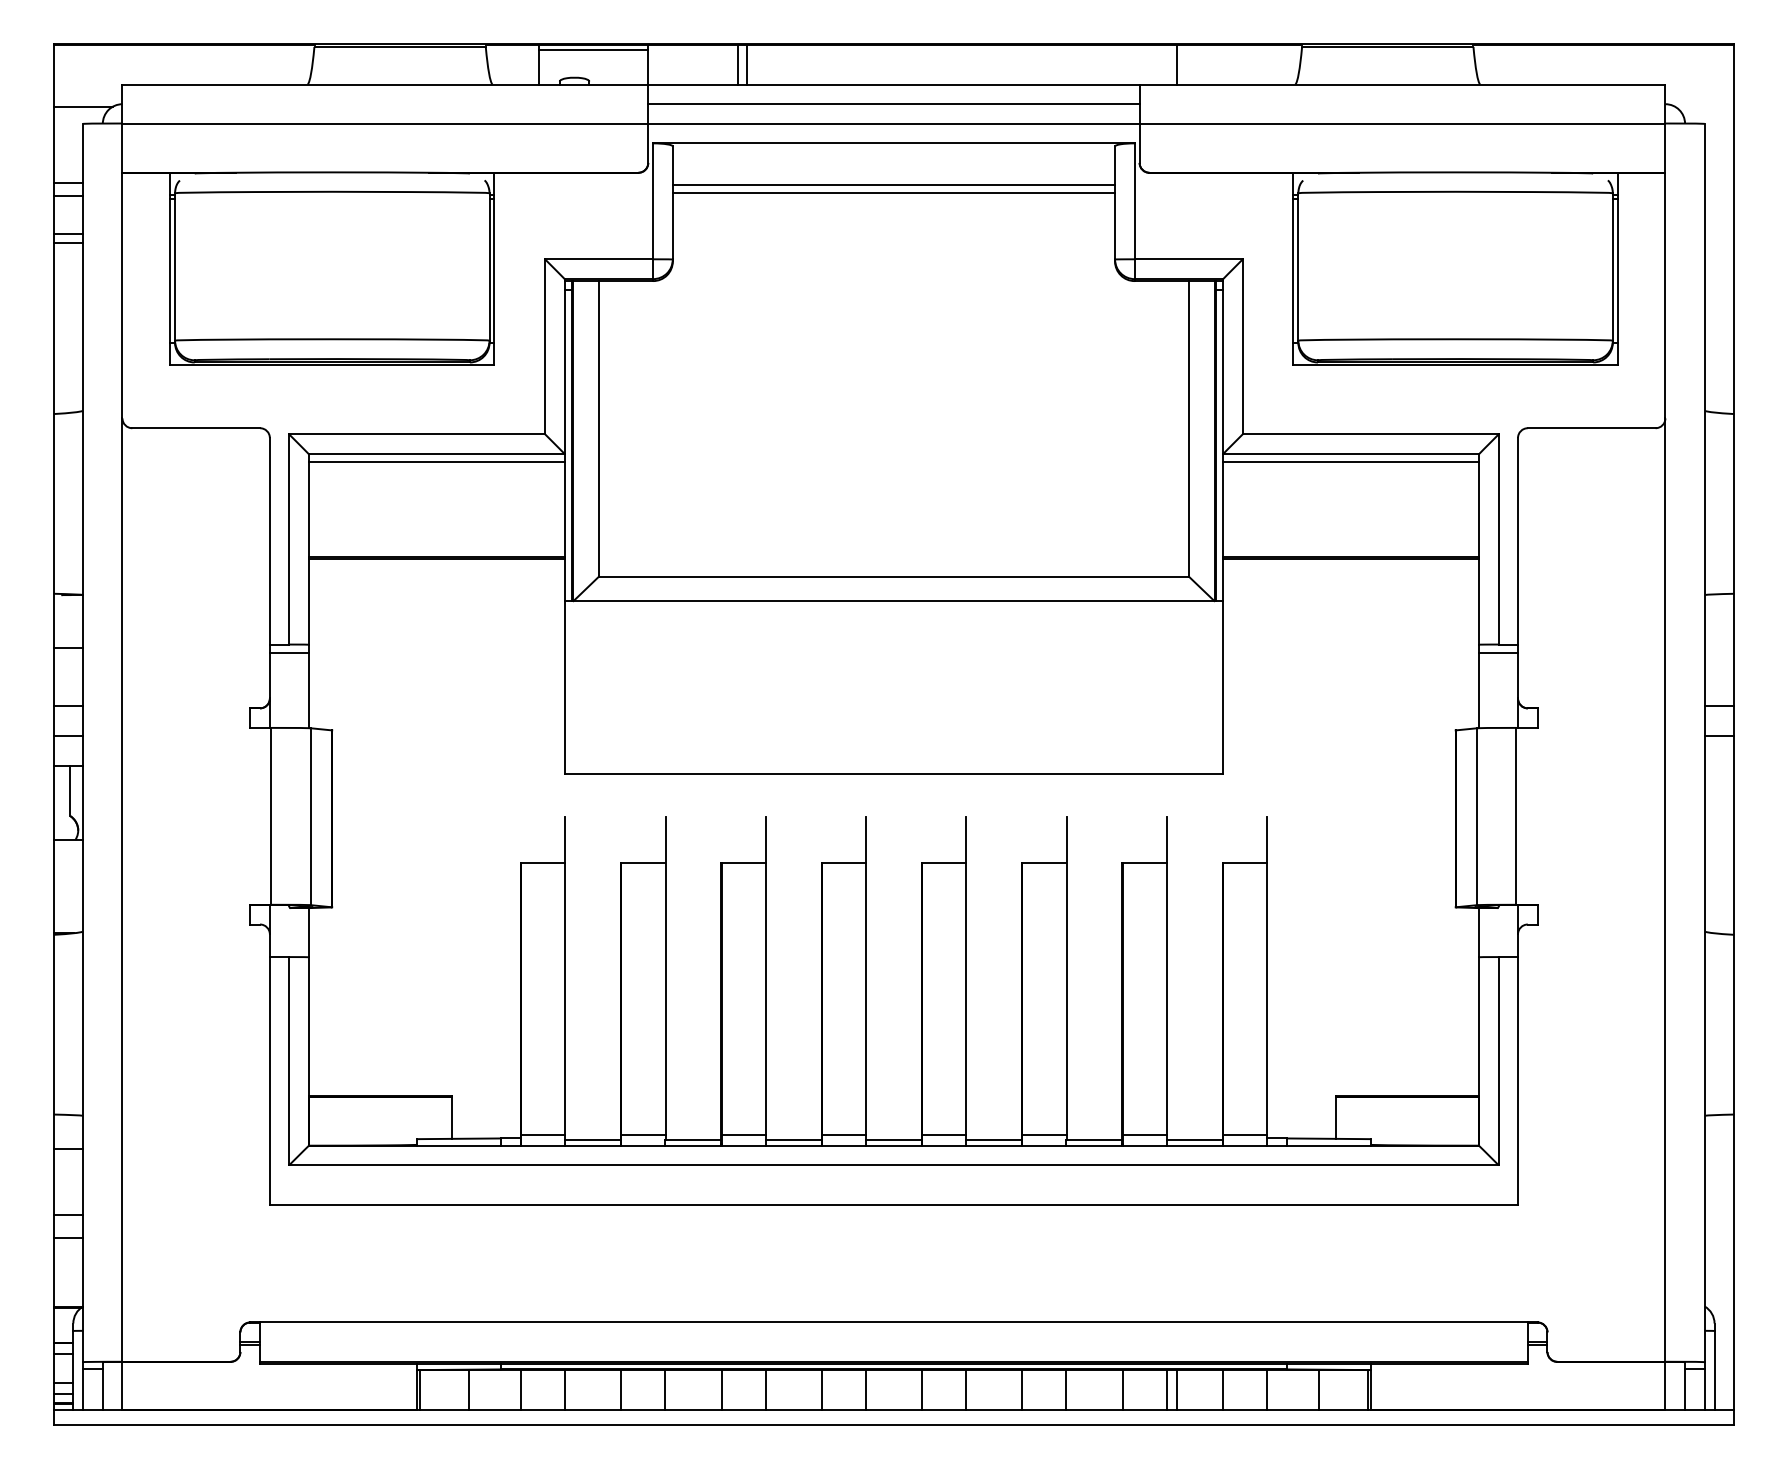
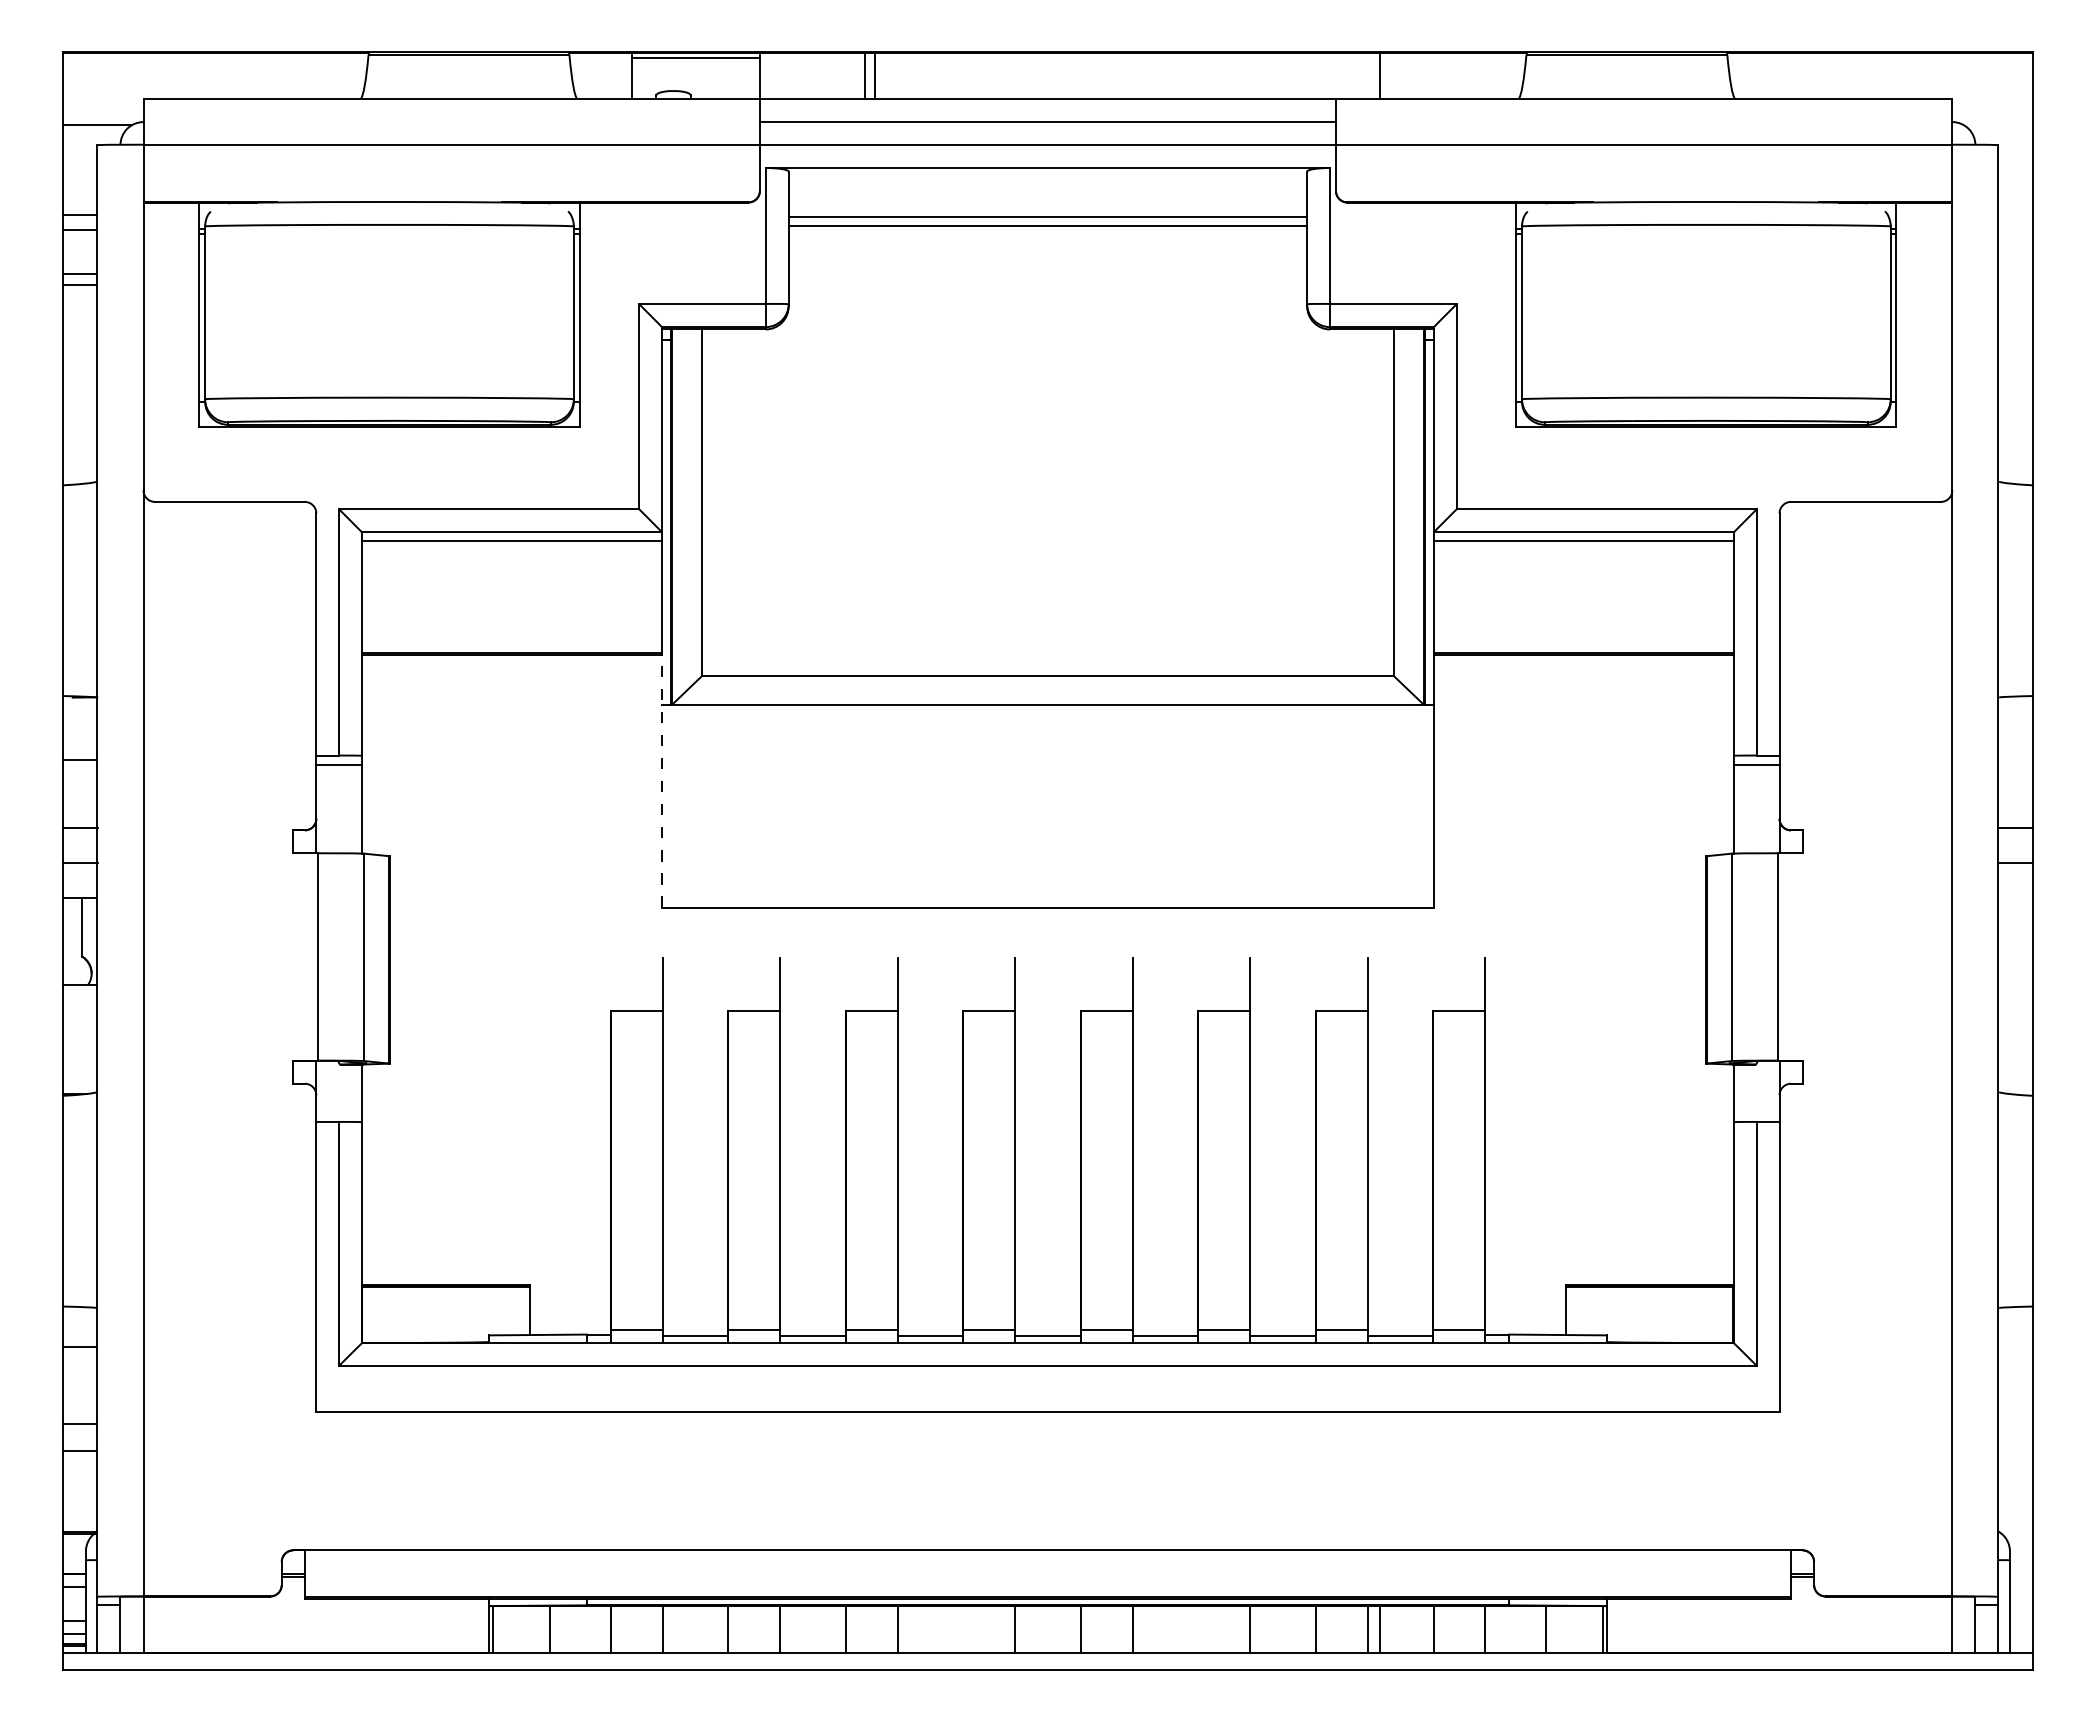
line: (564, 665) -> (661, 780), solid -> dashed
line: (821, 1390) -> (963, 1629), removed
line: (1022, 1390) -> (1198, 1629), removed

